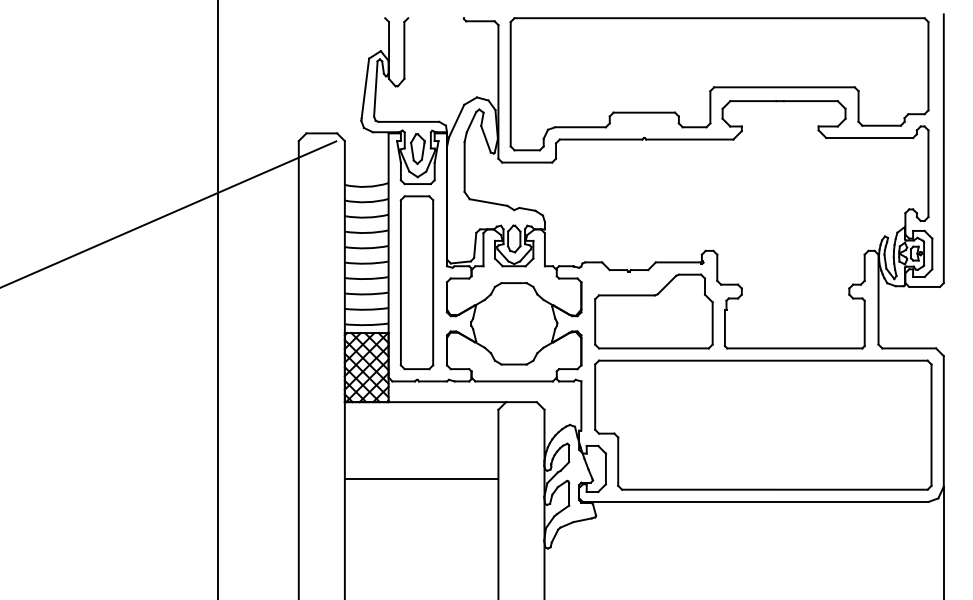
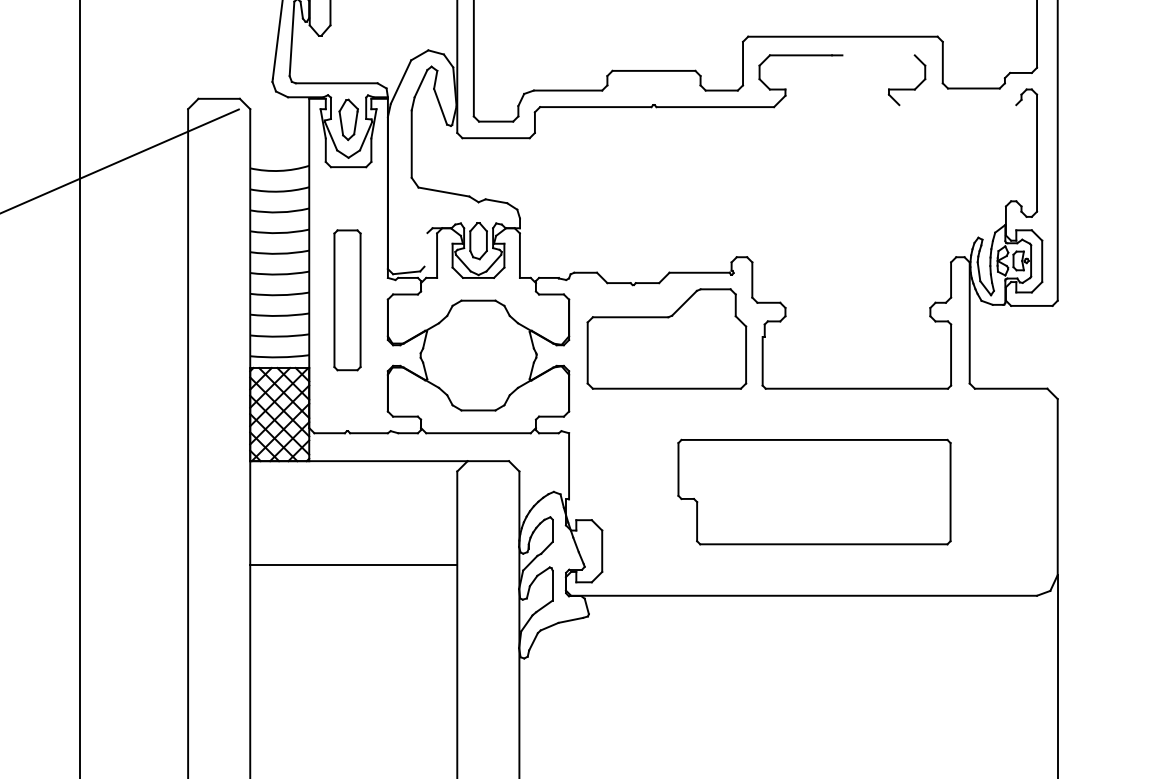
line: (810, 101) -> (878, 55), removed
line: (869, 138) -> (957, 105), removed
line: (475, 244) -> (426, 248), removed
part: (416, 282) -> (346, 299), size x0.6
part: (763, 424) -> (814, 491), size x0.6

